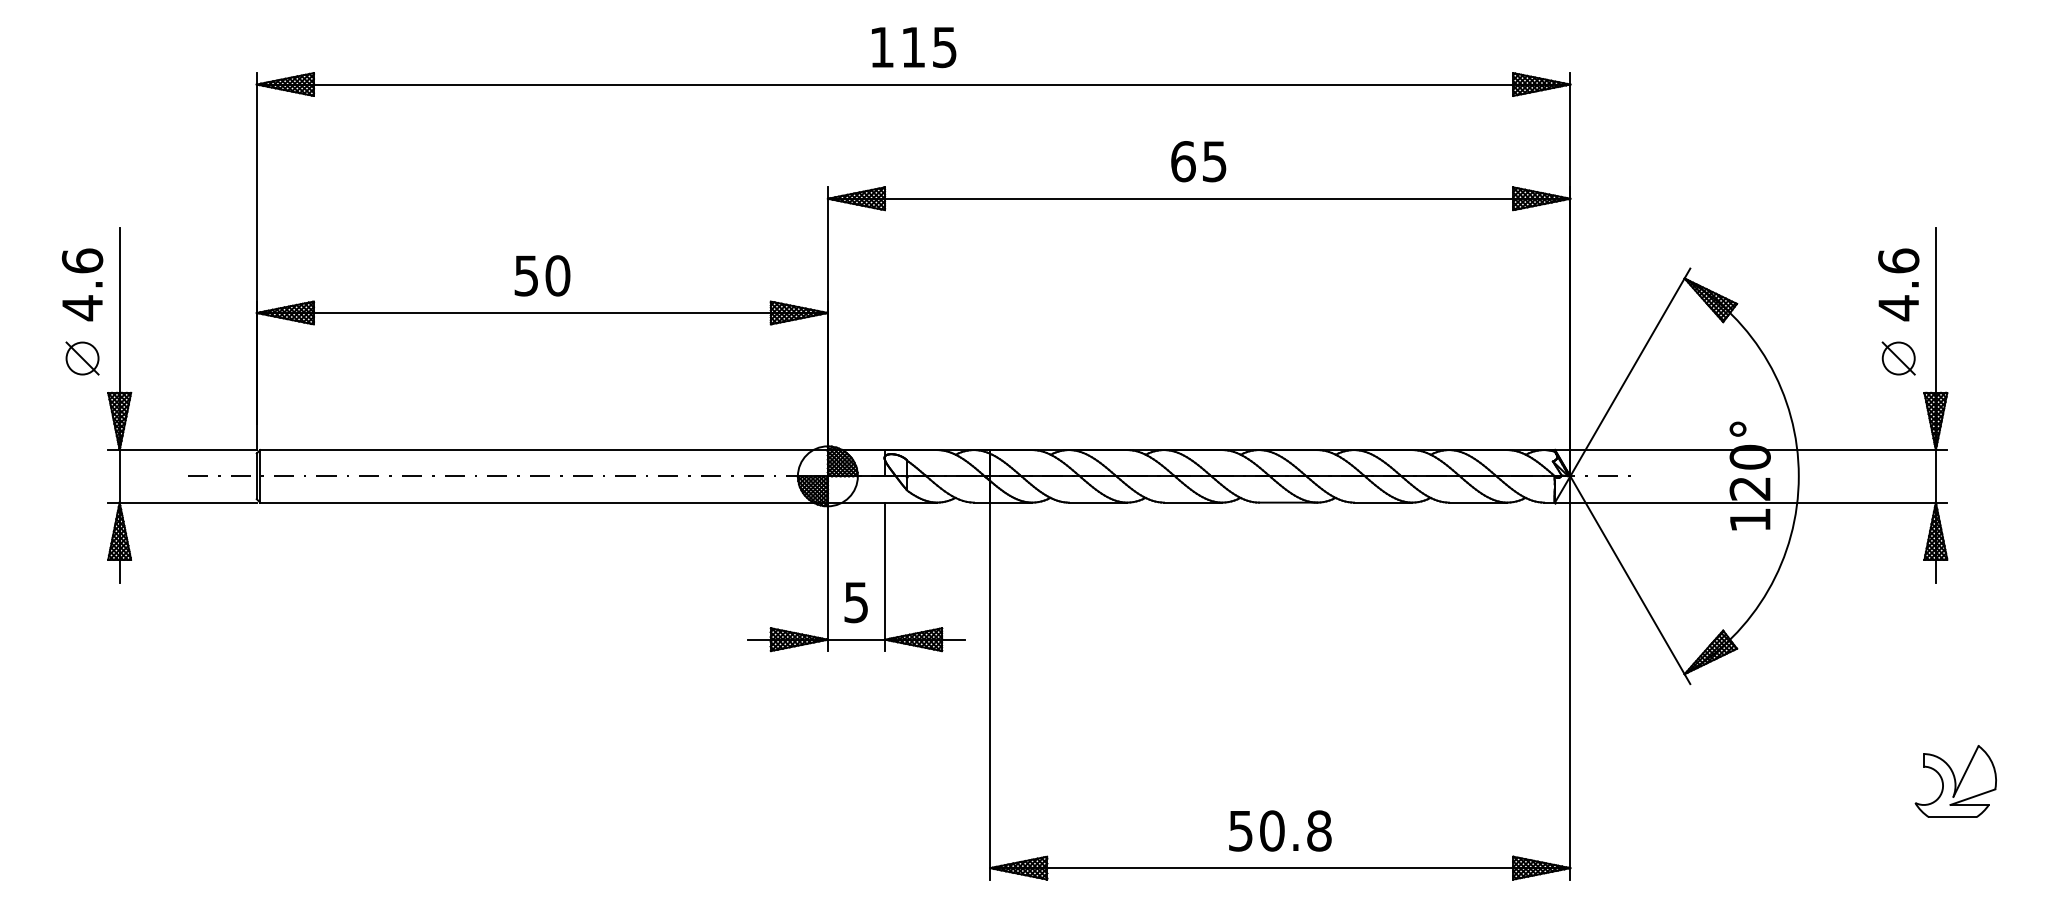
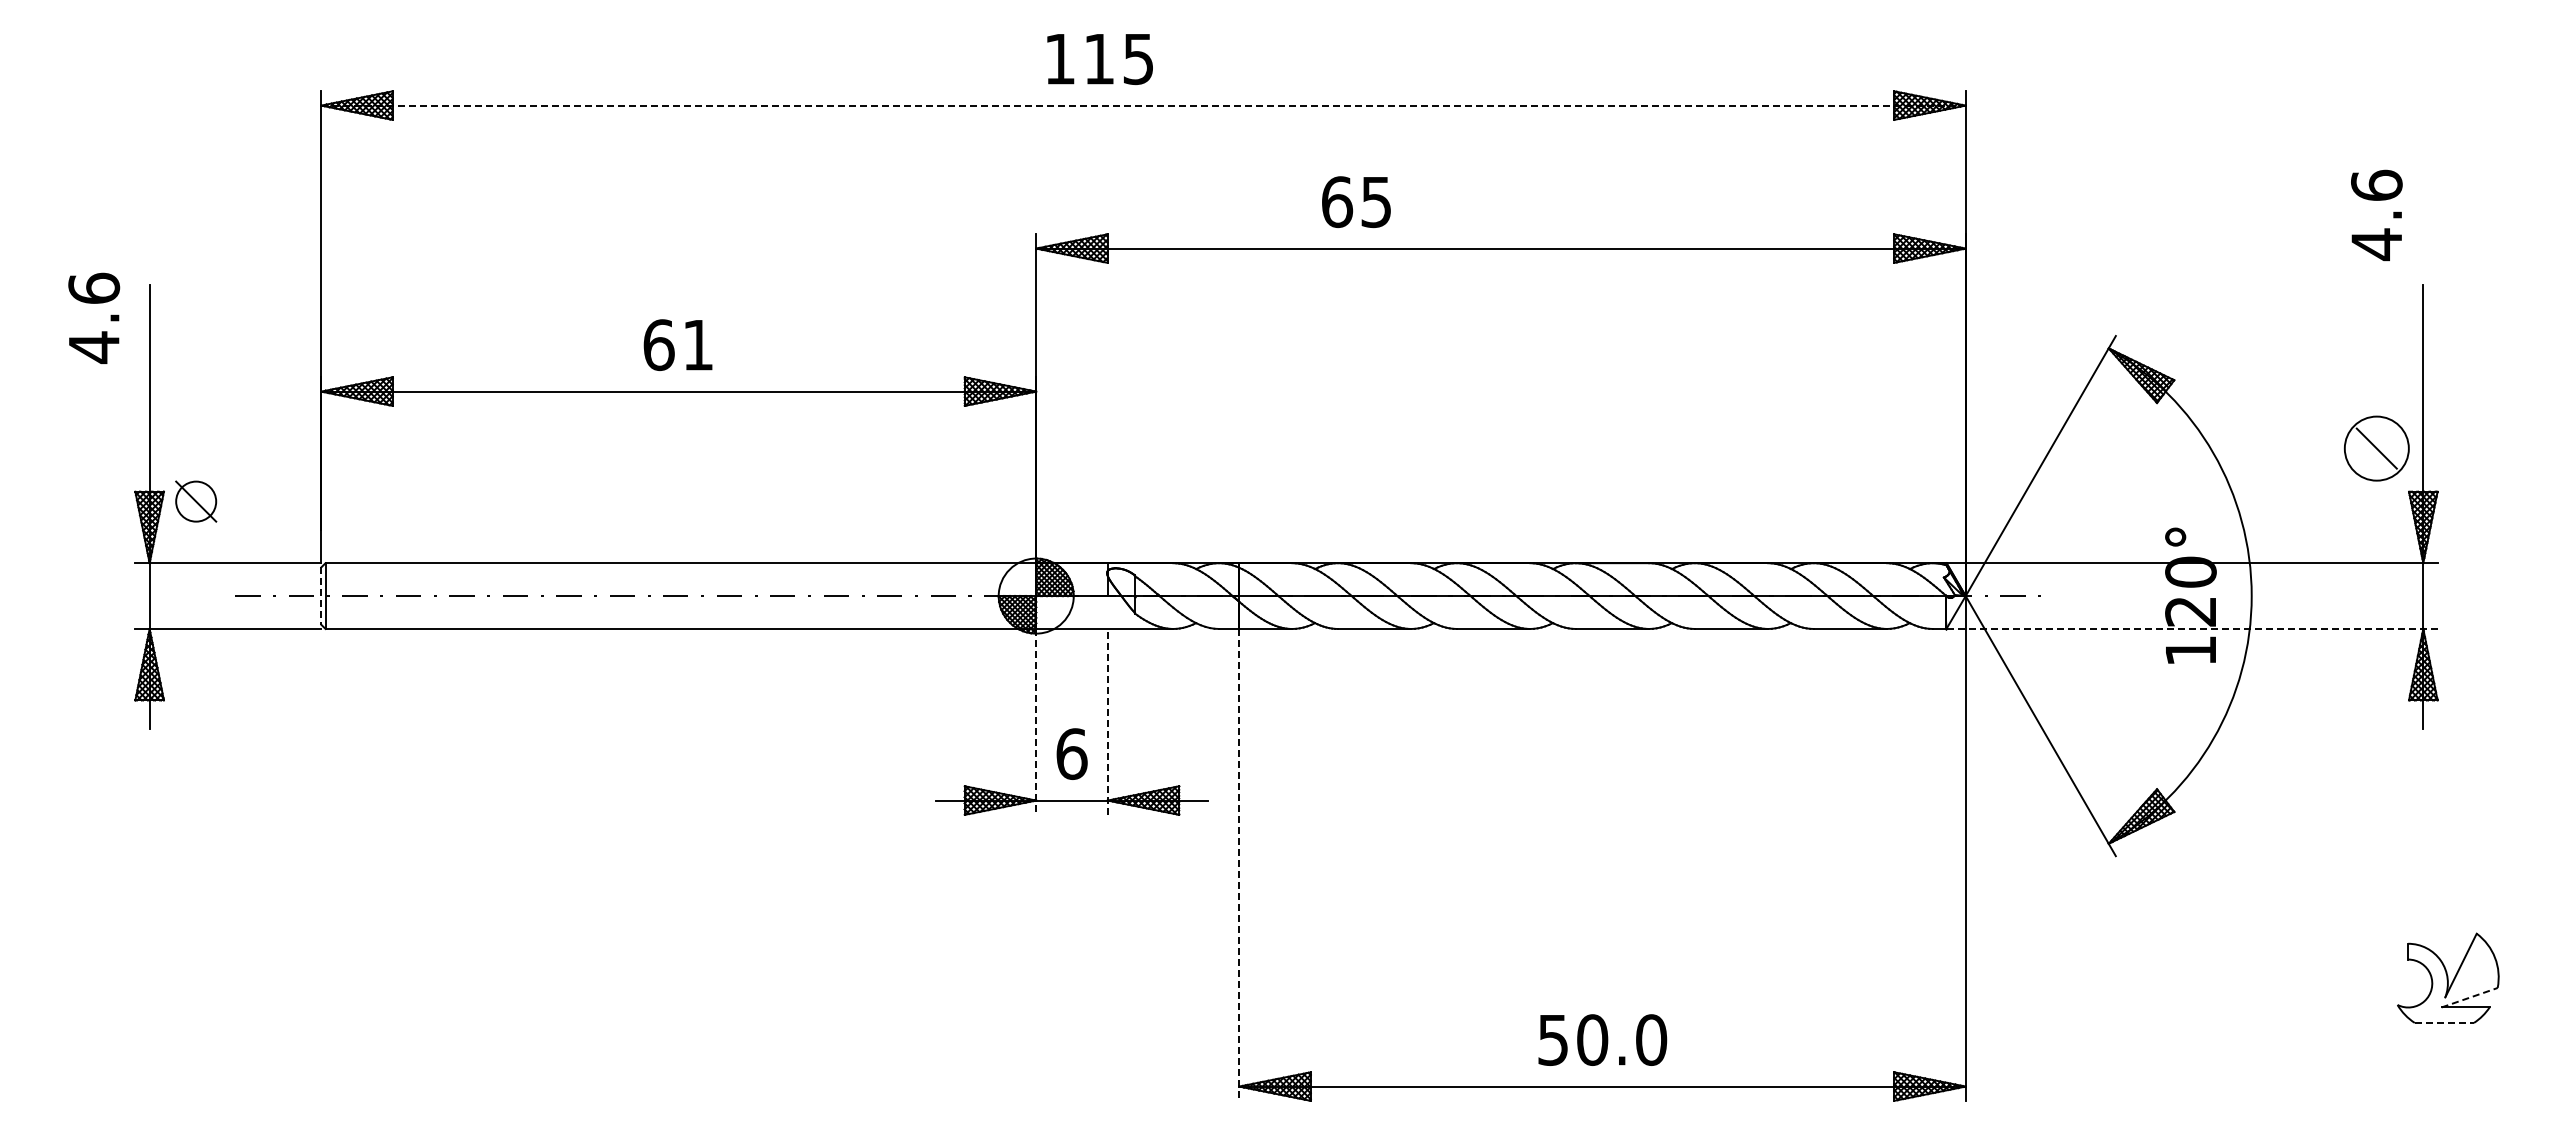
text: (913, 47) -> (1099, 59), moved
line: (913, 84) -> (1143, 105), solid -> dashed
text: (1198, 161) -> (1356, 201), moved
text: (542, 276) -> (678, 345), 50 -> 61
text: (82, 284) -> (94, 317), moved
text: (1898, 284) -> (2376, 215), moved
part: (82, 358) -> (196, 501), moved
circle: (1898, 358) -> (2376, 448), size x1.6
line: (256, 476) -> (321, 596), solid -> dashed
line: (1751, 502) -> (2192, 628), solid -> dashed
line: (828, 576) -> (1036, 721), solid -> dashed
line: (884, 576) -> (1107, 721), solid -> dashed
text: (856, 602) -> (1071, 753), 5 -> 6
line: (990, 690) -> (1239, 864), solid -> dashed
line: (1972, 796) -> (2469, 997), solid -> dashed
line: (1952, 816) -> (2444, 1022), solid -> dashed
text: (1319, 830) -> (1651, 1039), 50.8 -> 50.0

